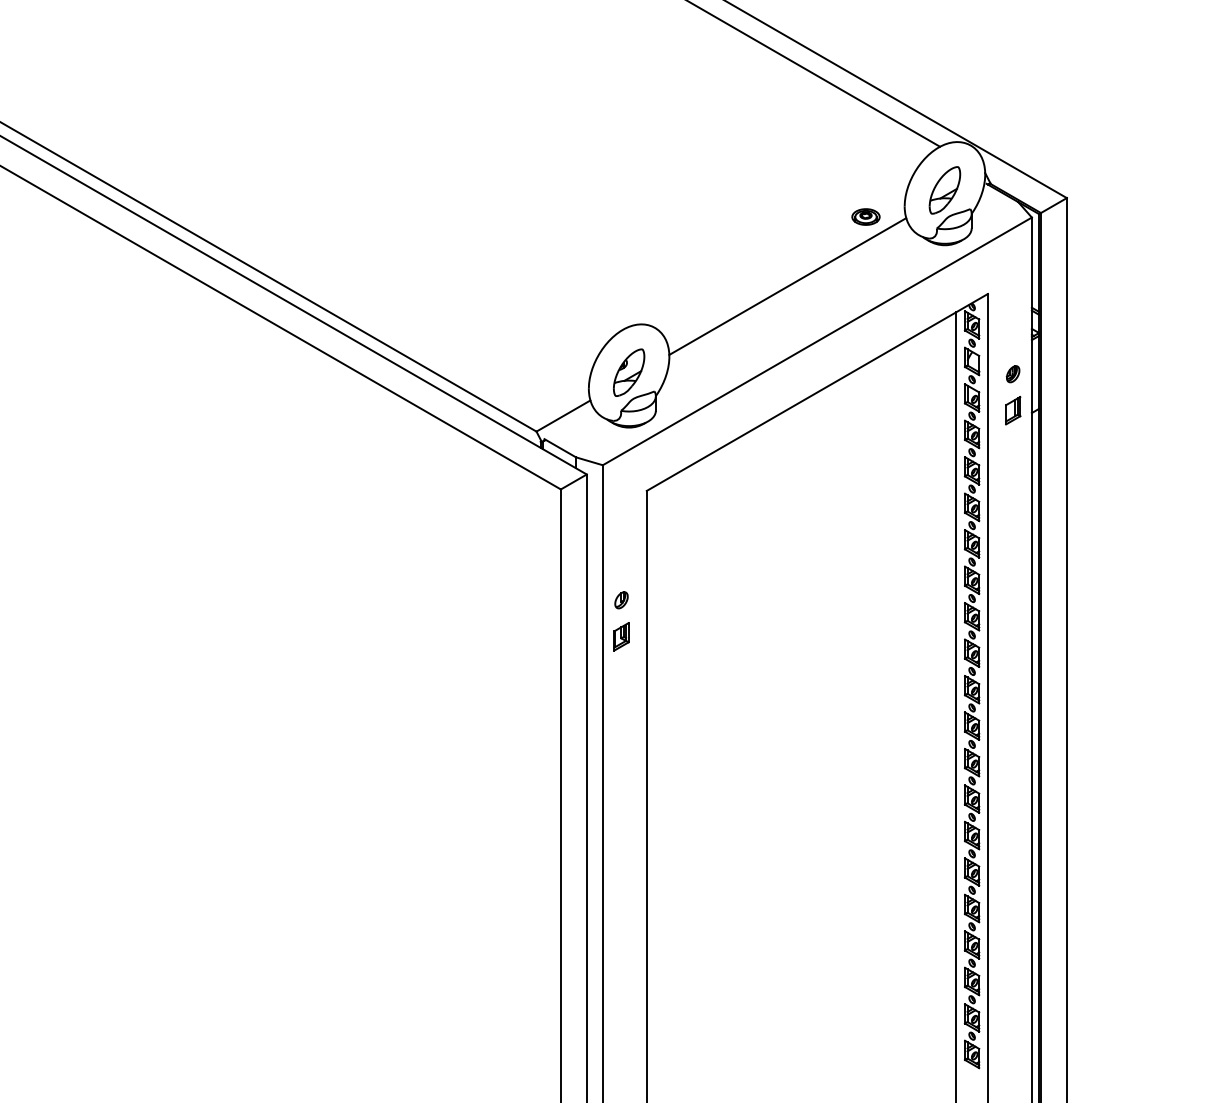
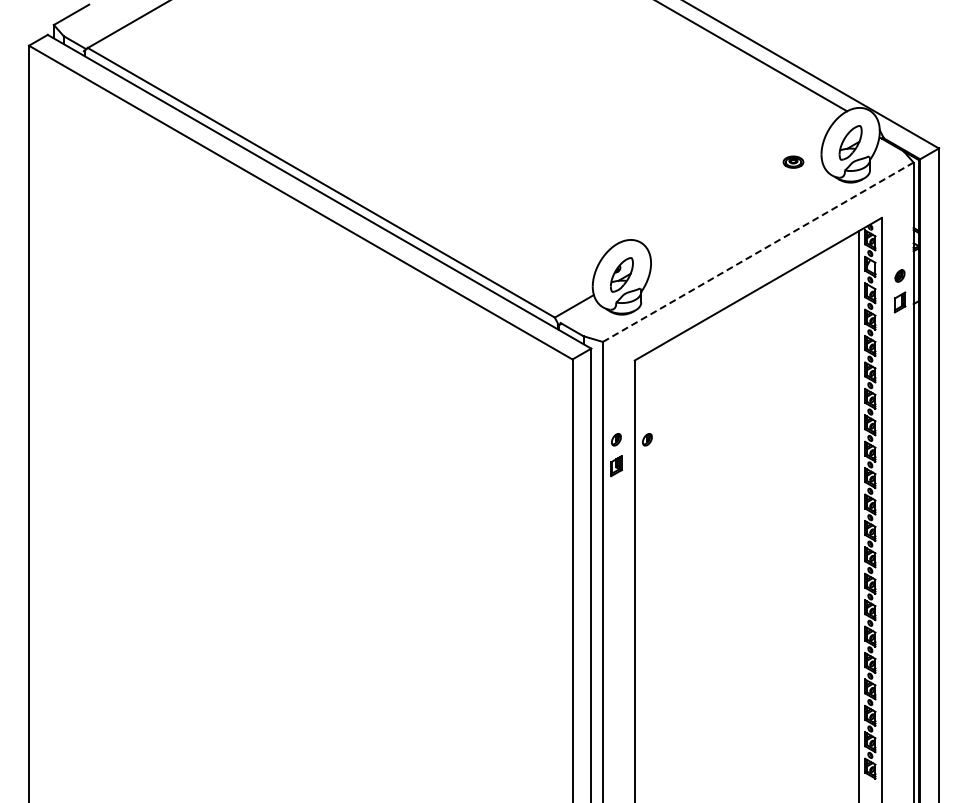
line: (787, 286) -> (736, 212), removed
line: (817, 341) -> (758, 252), solid -> dashed
part: (664, 599) -> (647, 439), added

